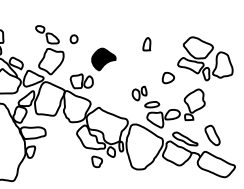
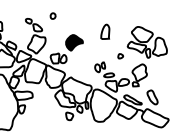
part: (73, 39) -> (52, 16), moved
part: (146, 44) -> (105, 32), size x1.6
part: (167, 78) -> (120, 56), size x0.6

